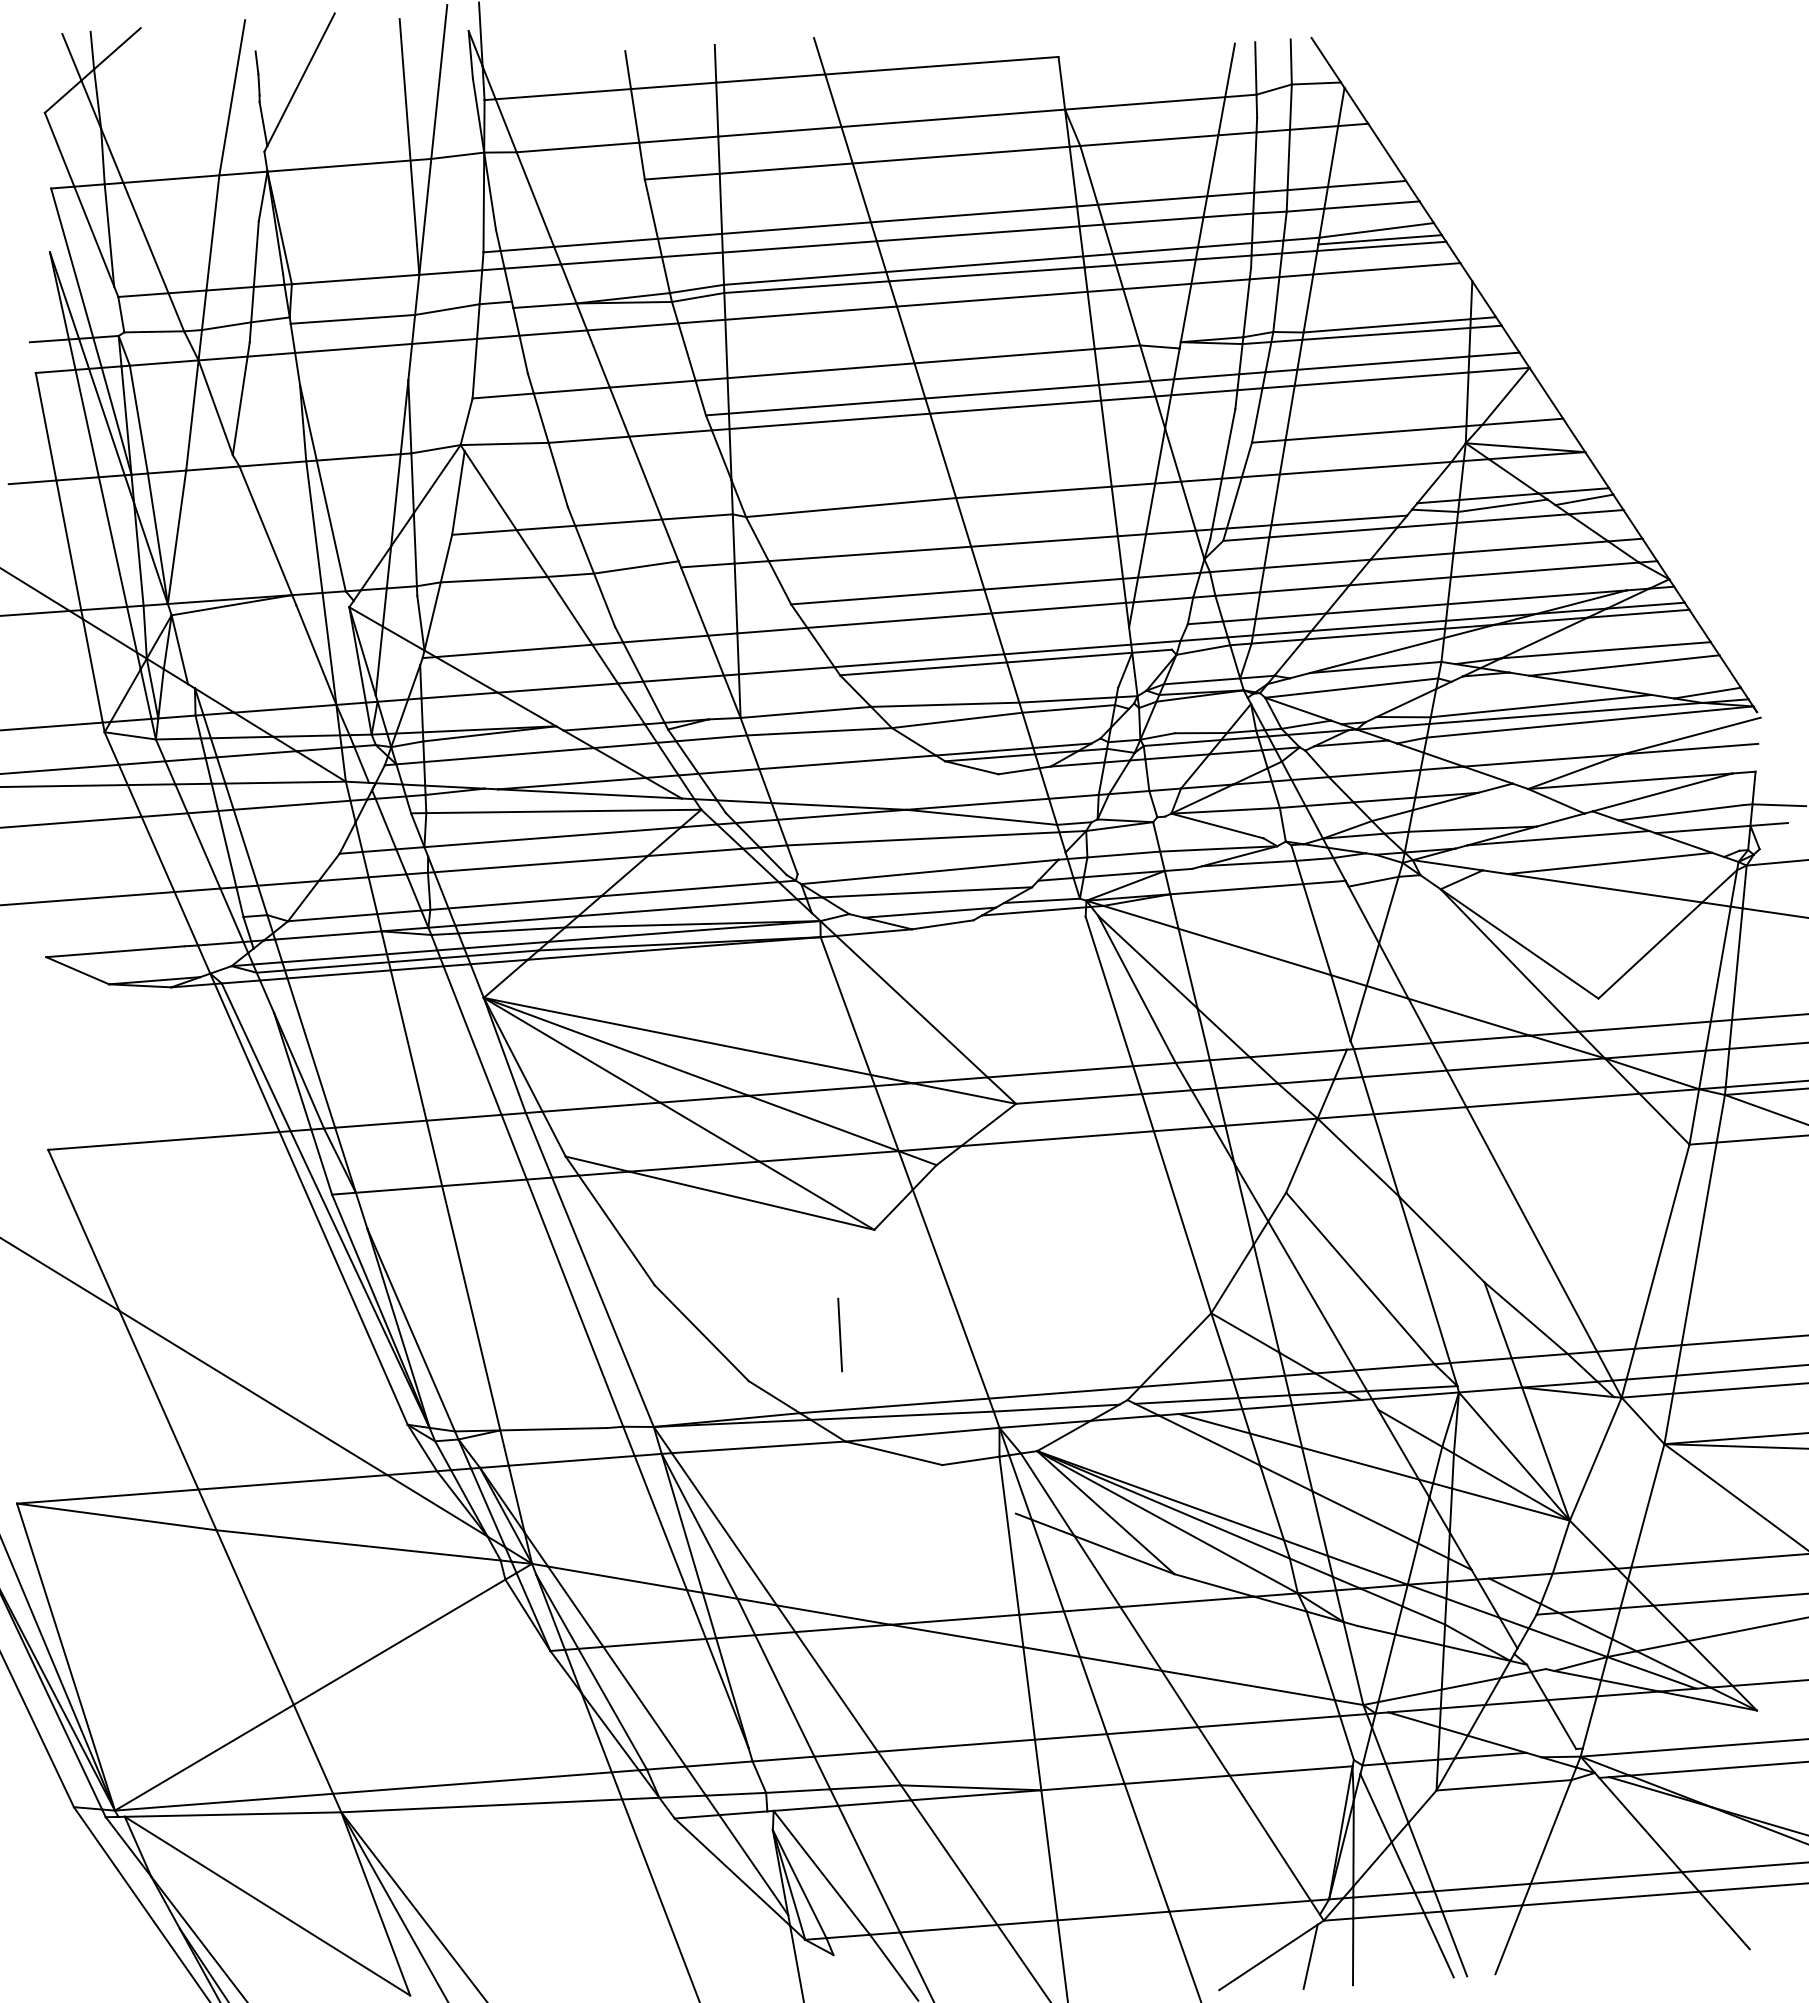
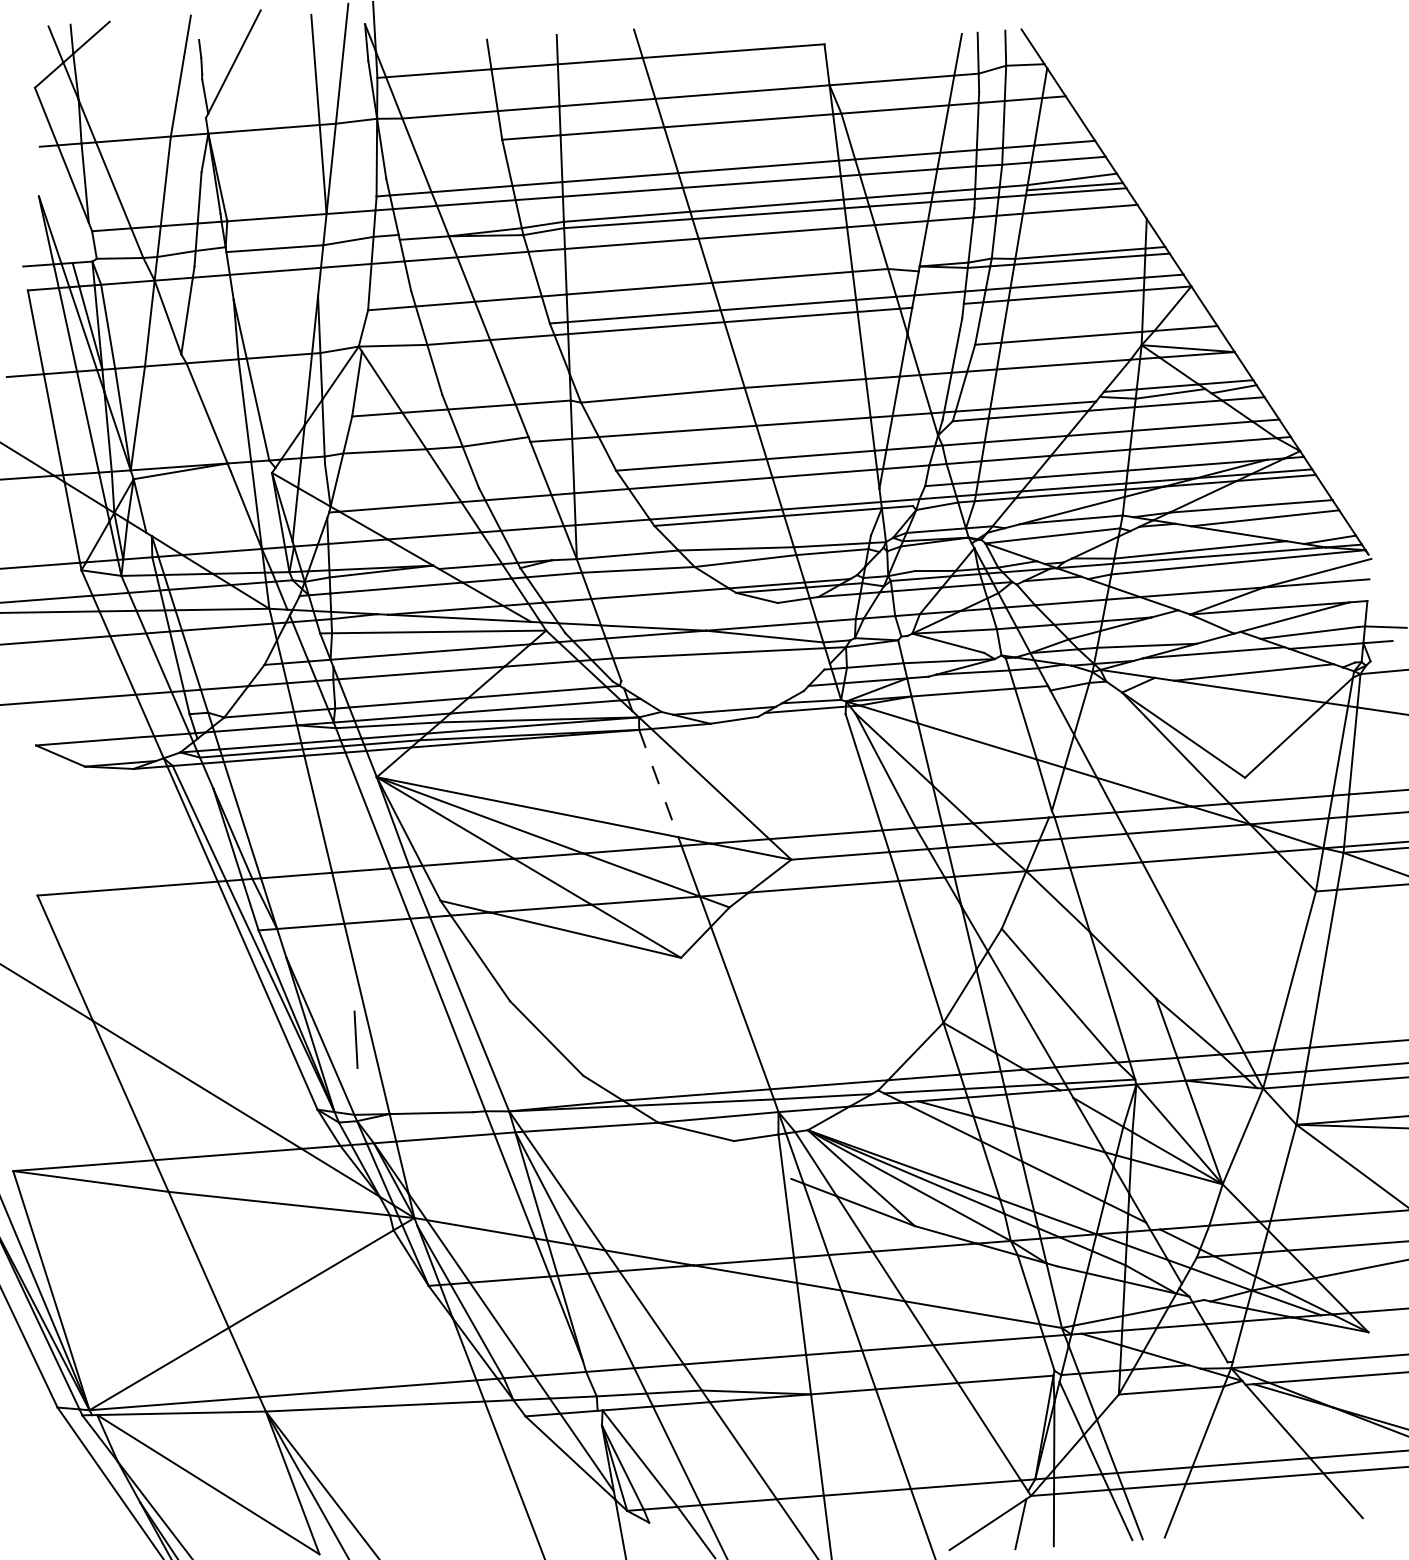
line: (72, 262) -> (56, 204), removed
line: (1204, 392) -> (938, 305), removed
line: (929, 871) -> (723, 678), removed
line: (927, 892) -> (722, 695), removed
line: (845, 1006) -> (658, 783), solid -> dashed
line: (839, 1334) -> (355, 1039), moved

